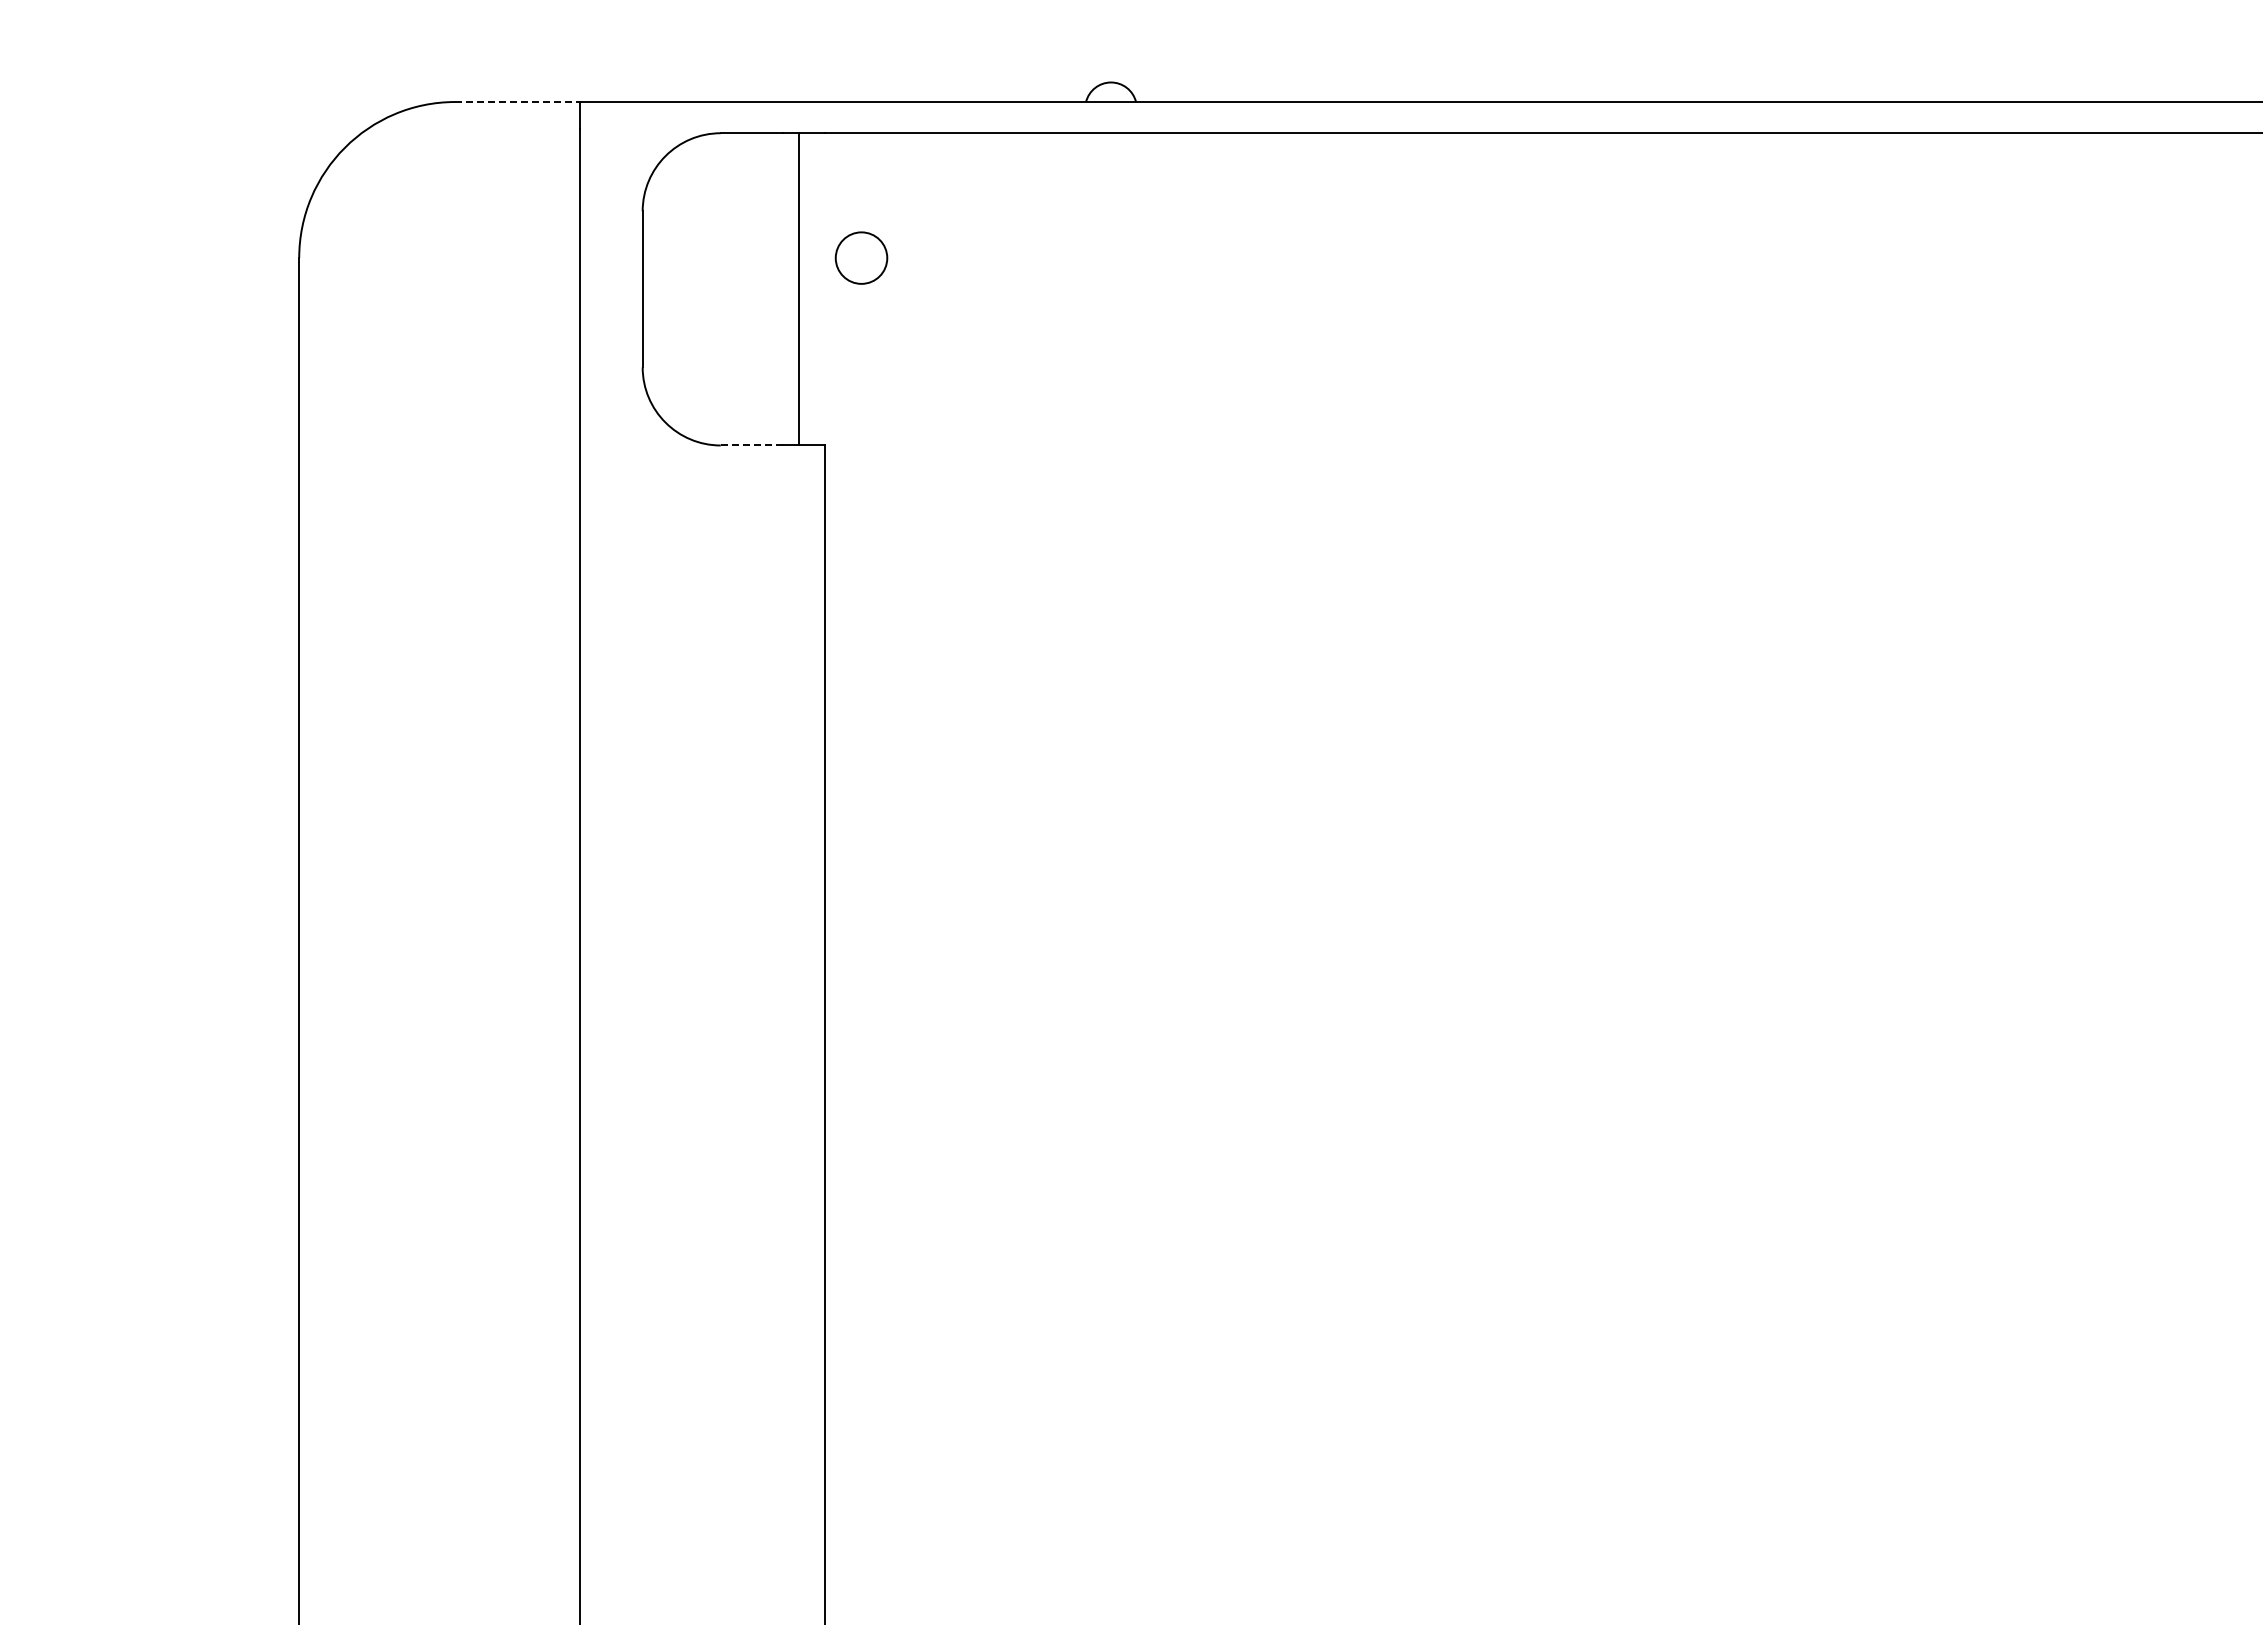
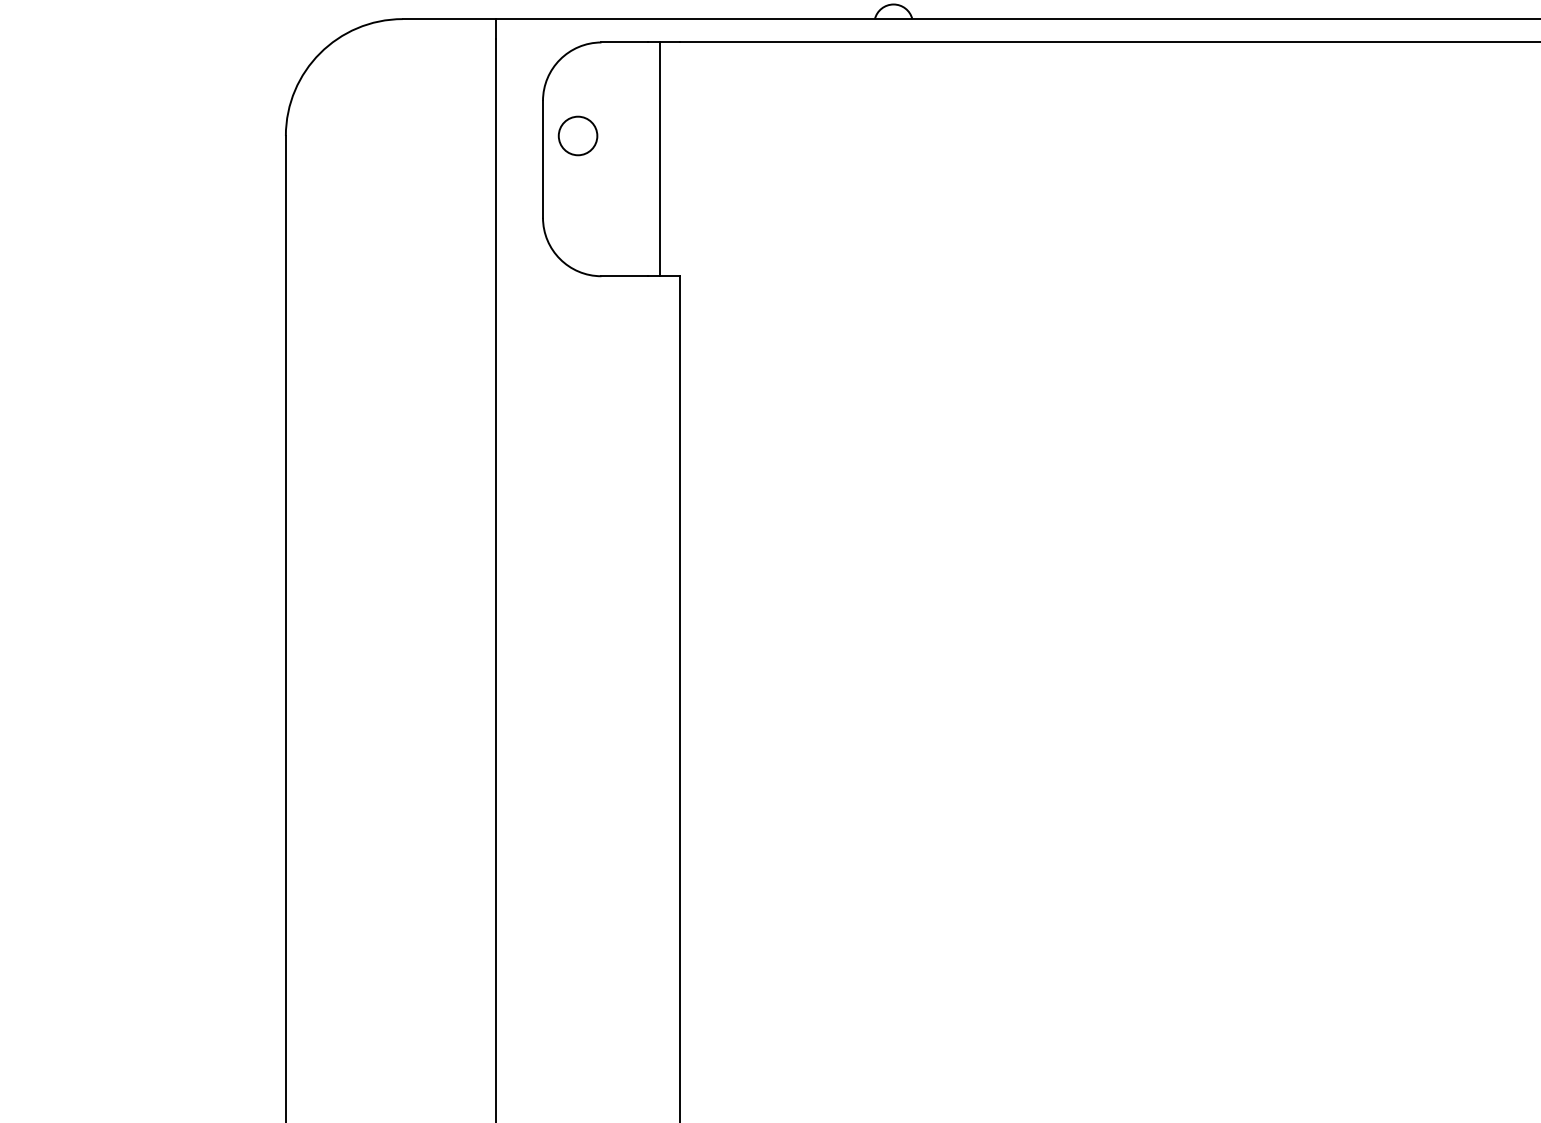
line: (518, 102) -> (450, 19), dashed -> solid
circle: (861, 257) -> (578, 135), moved
line: (752, 445) -> (625, 276), dashed -> solid

